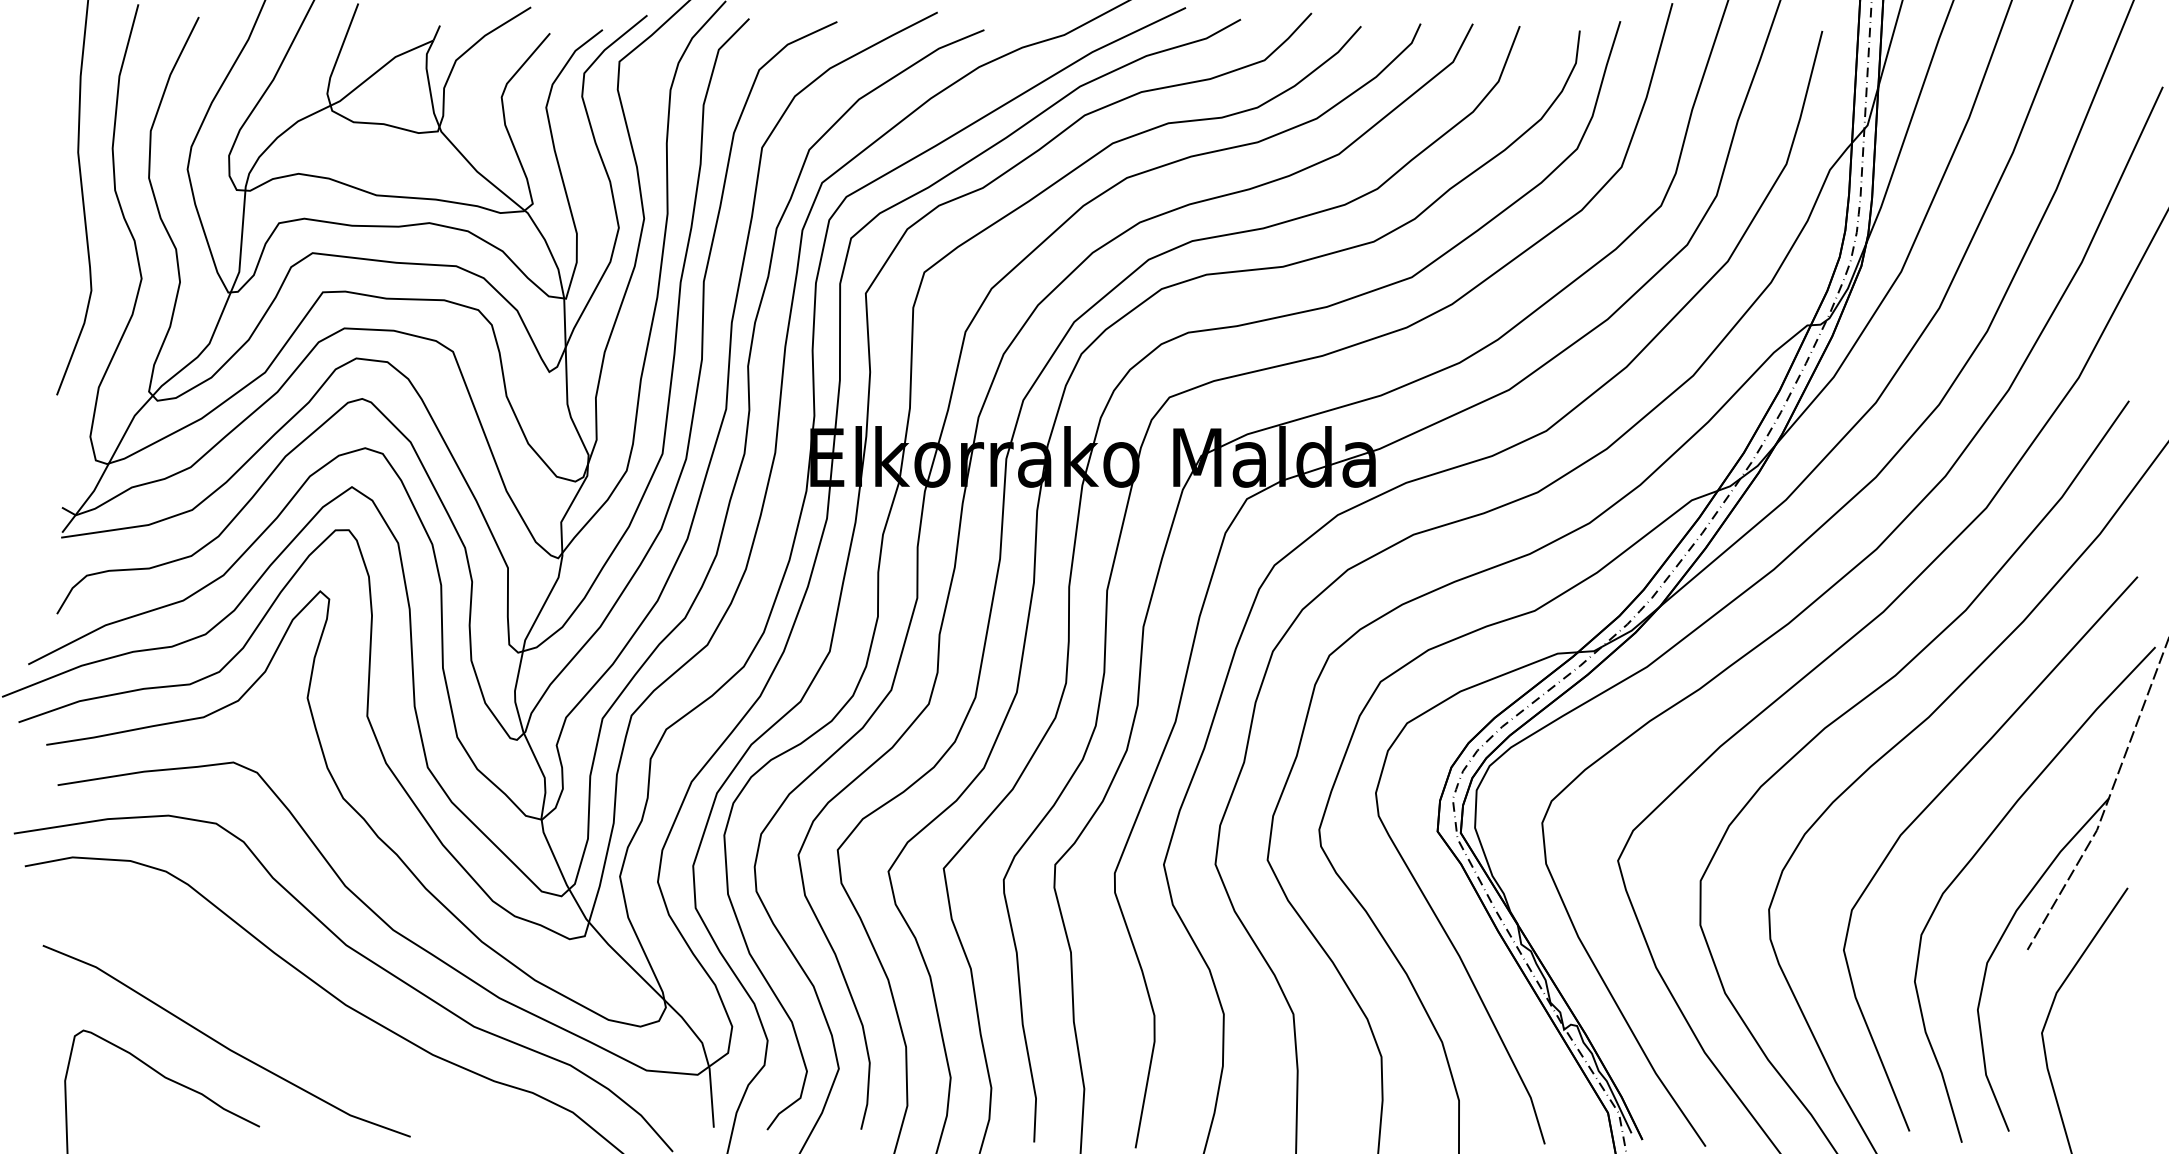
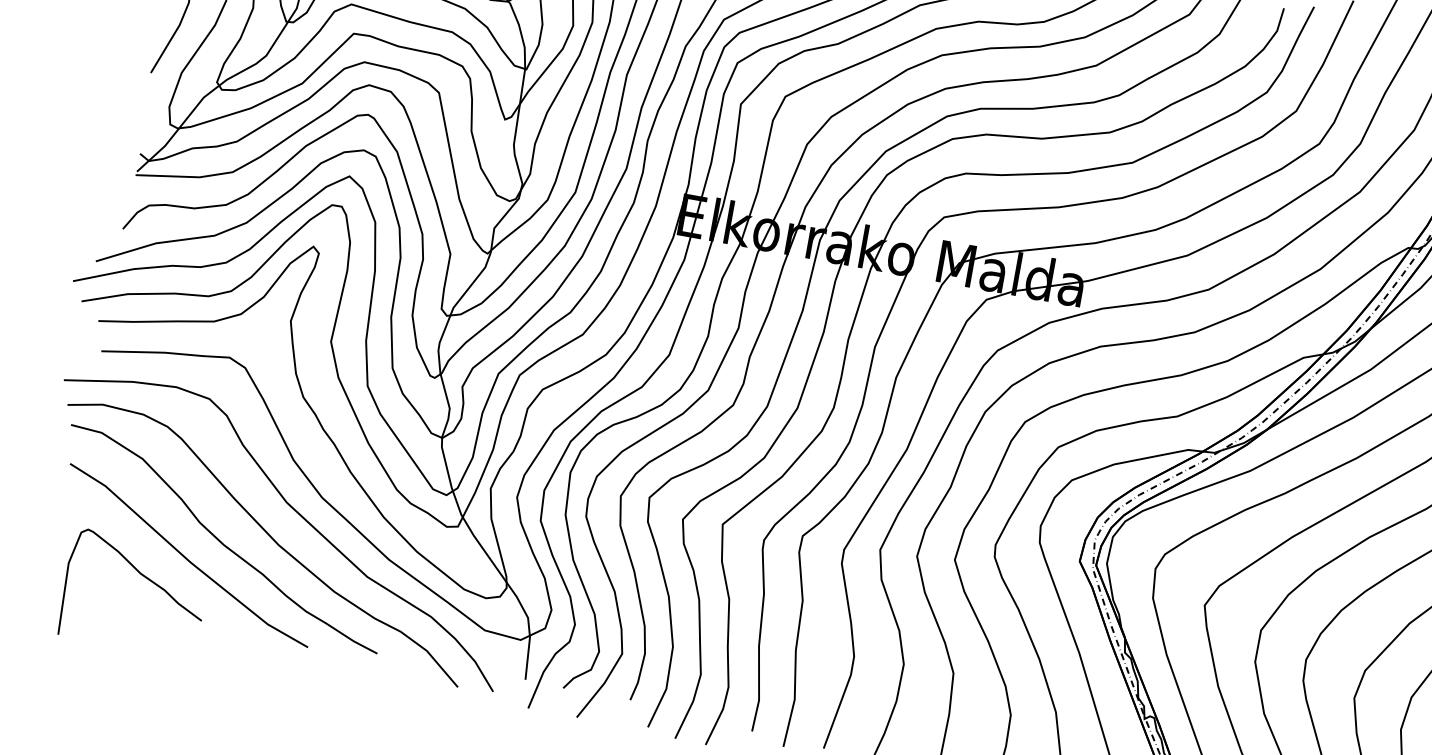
curve: (267, 1014) -> (221, 541), added

